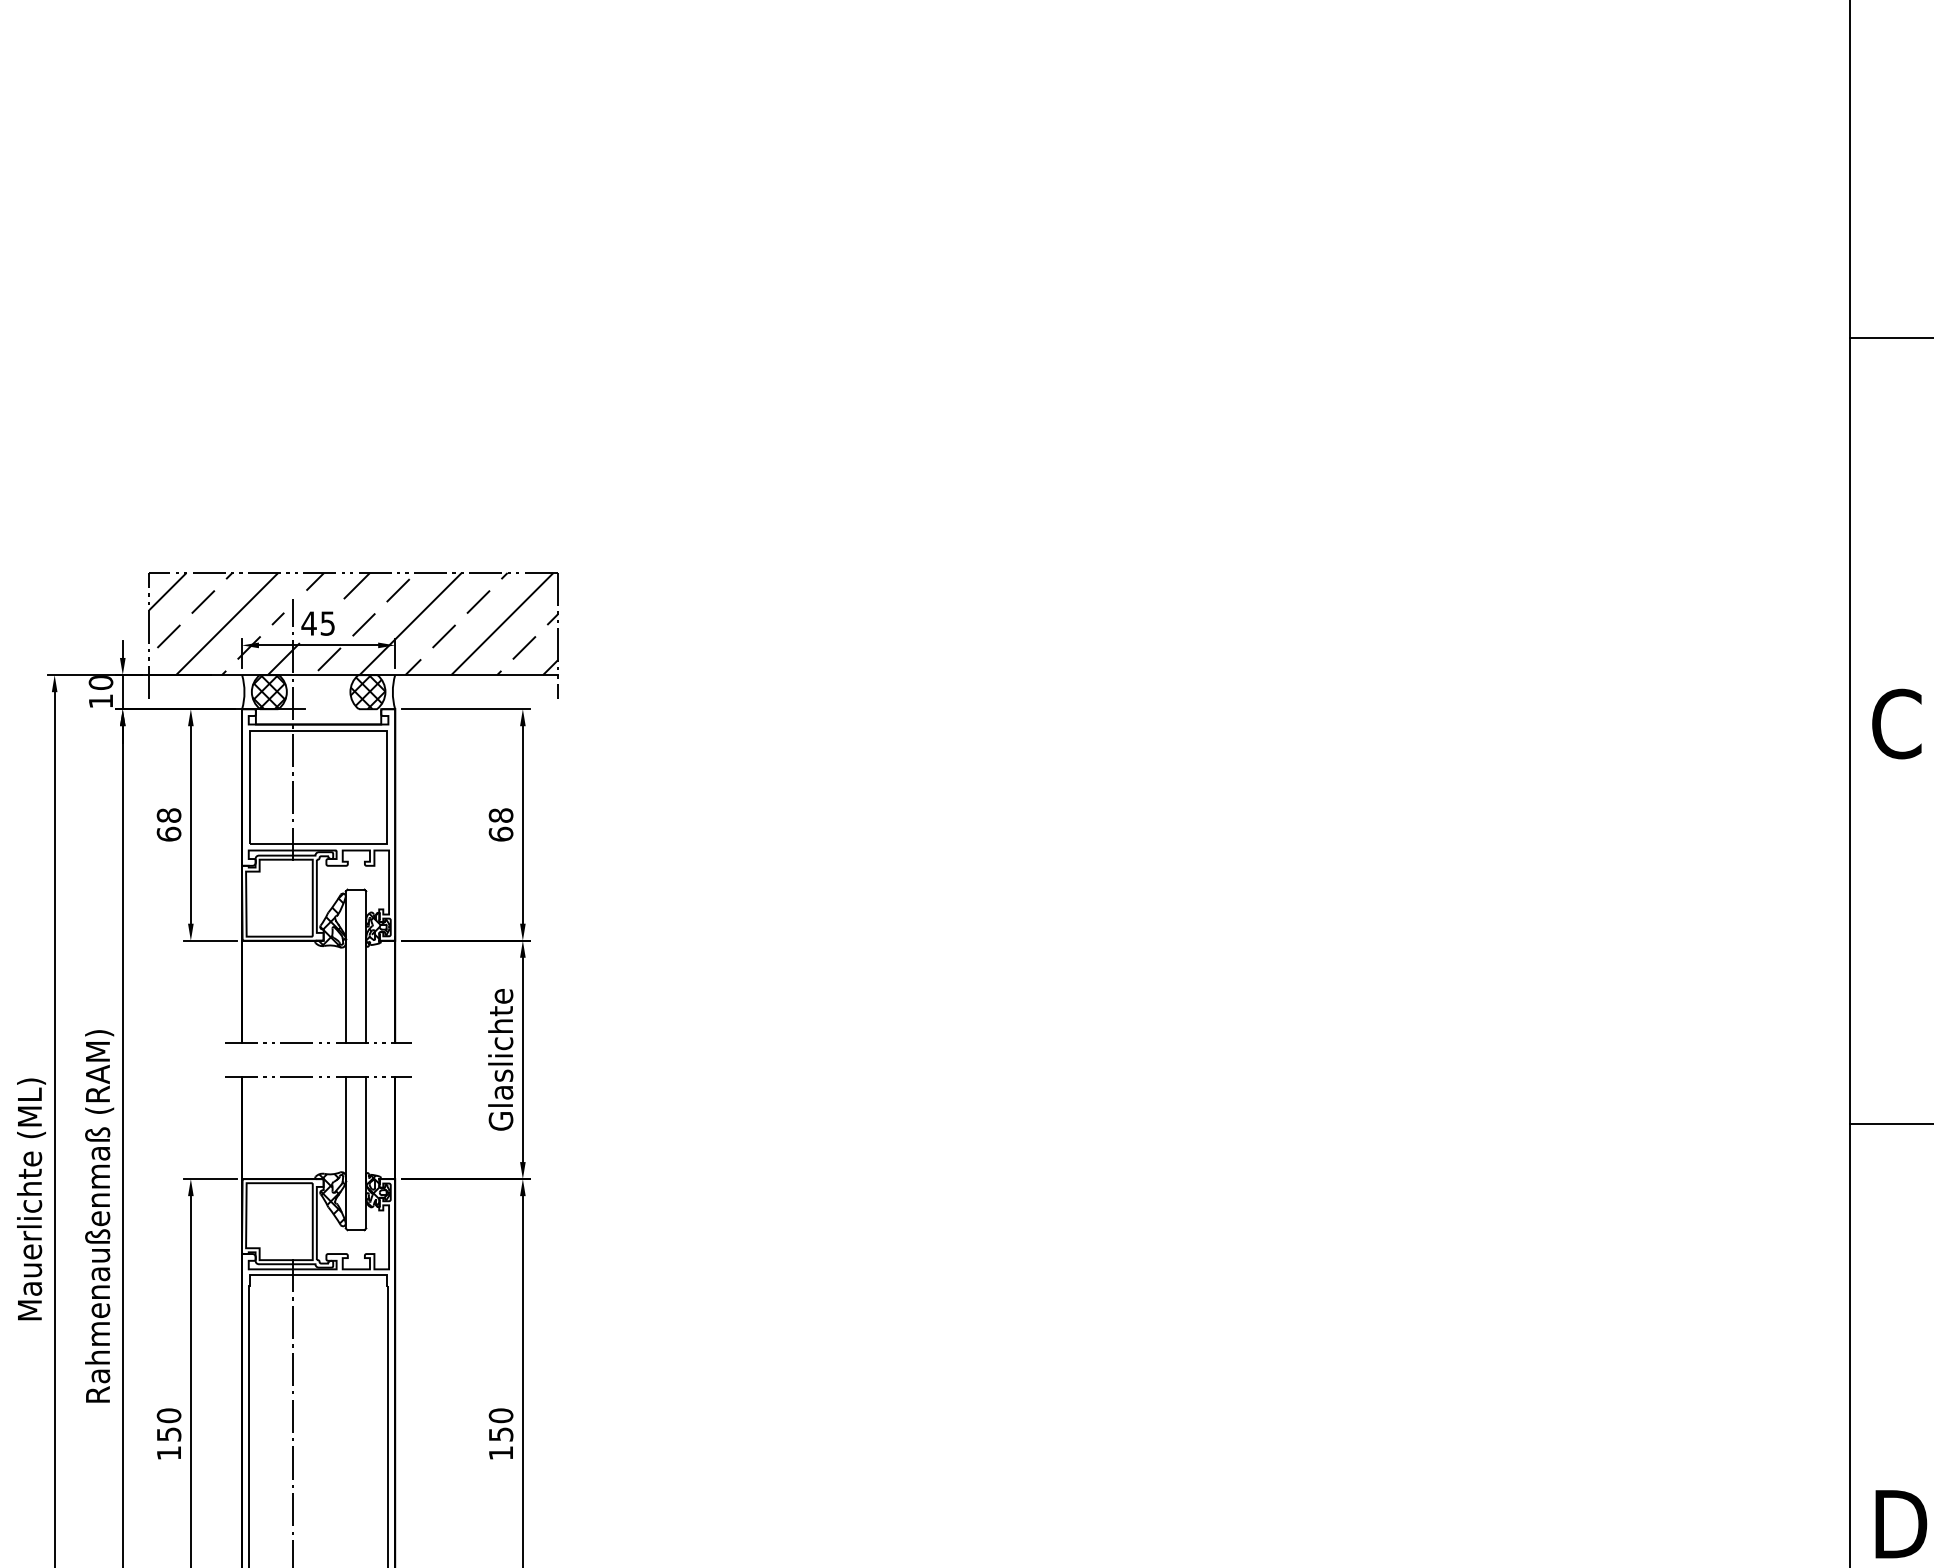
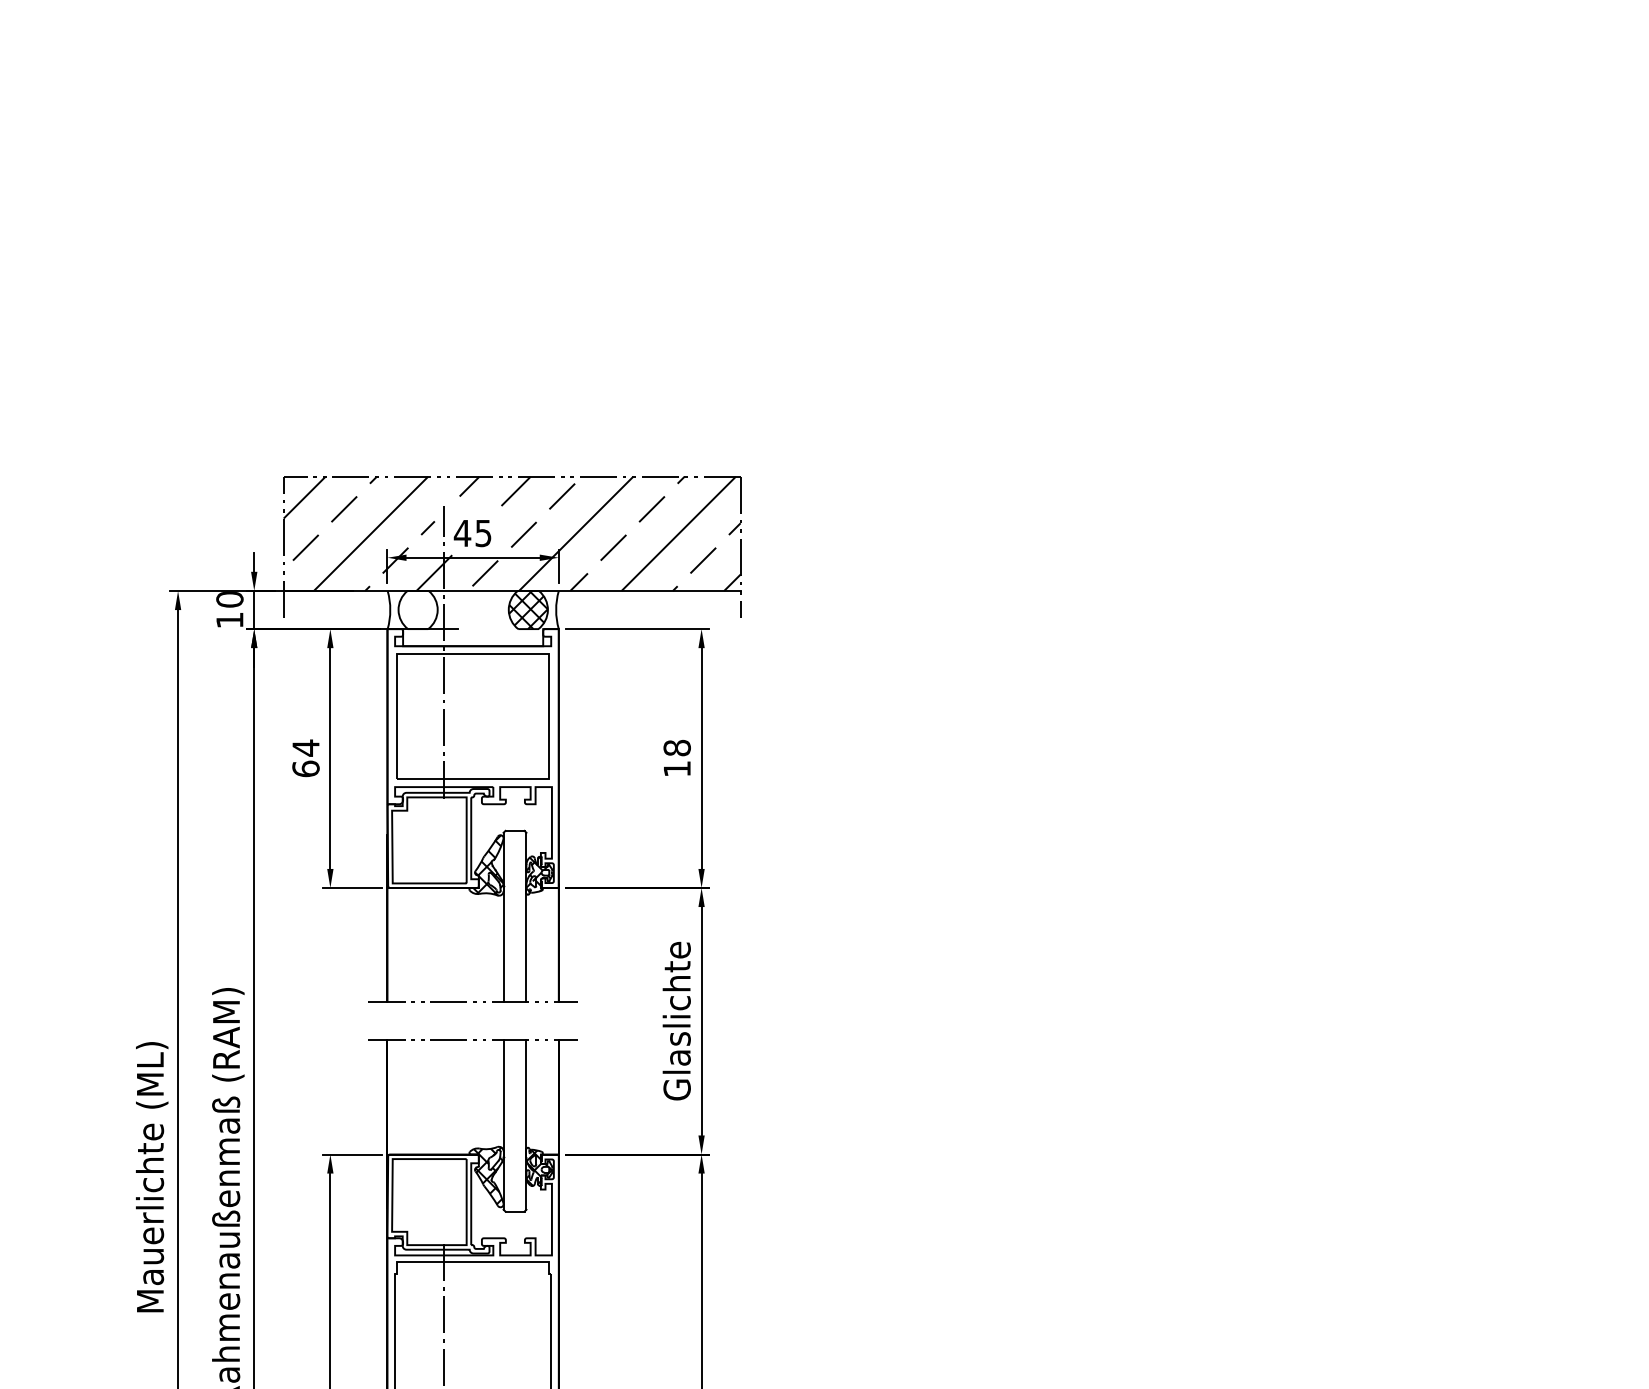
hatch: (269, 692) -> (418, 610), removed
text: (168, 815) -> (305, 747), 68 -> 64
text: (500, 833) -> (676, 768), 68 -> 18

